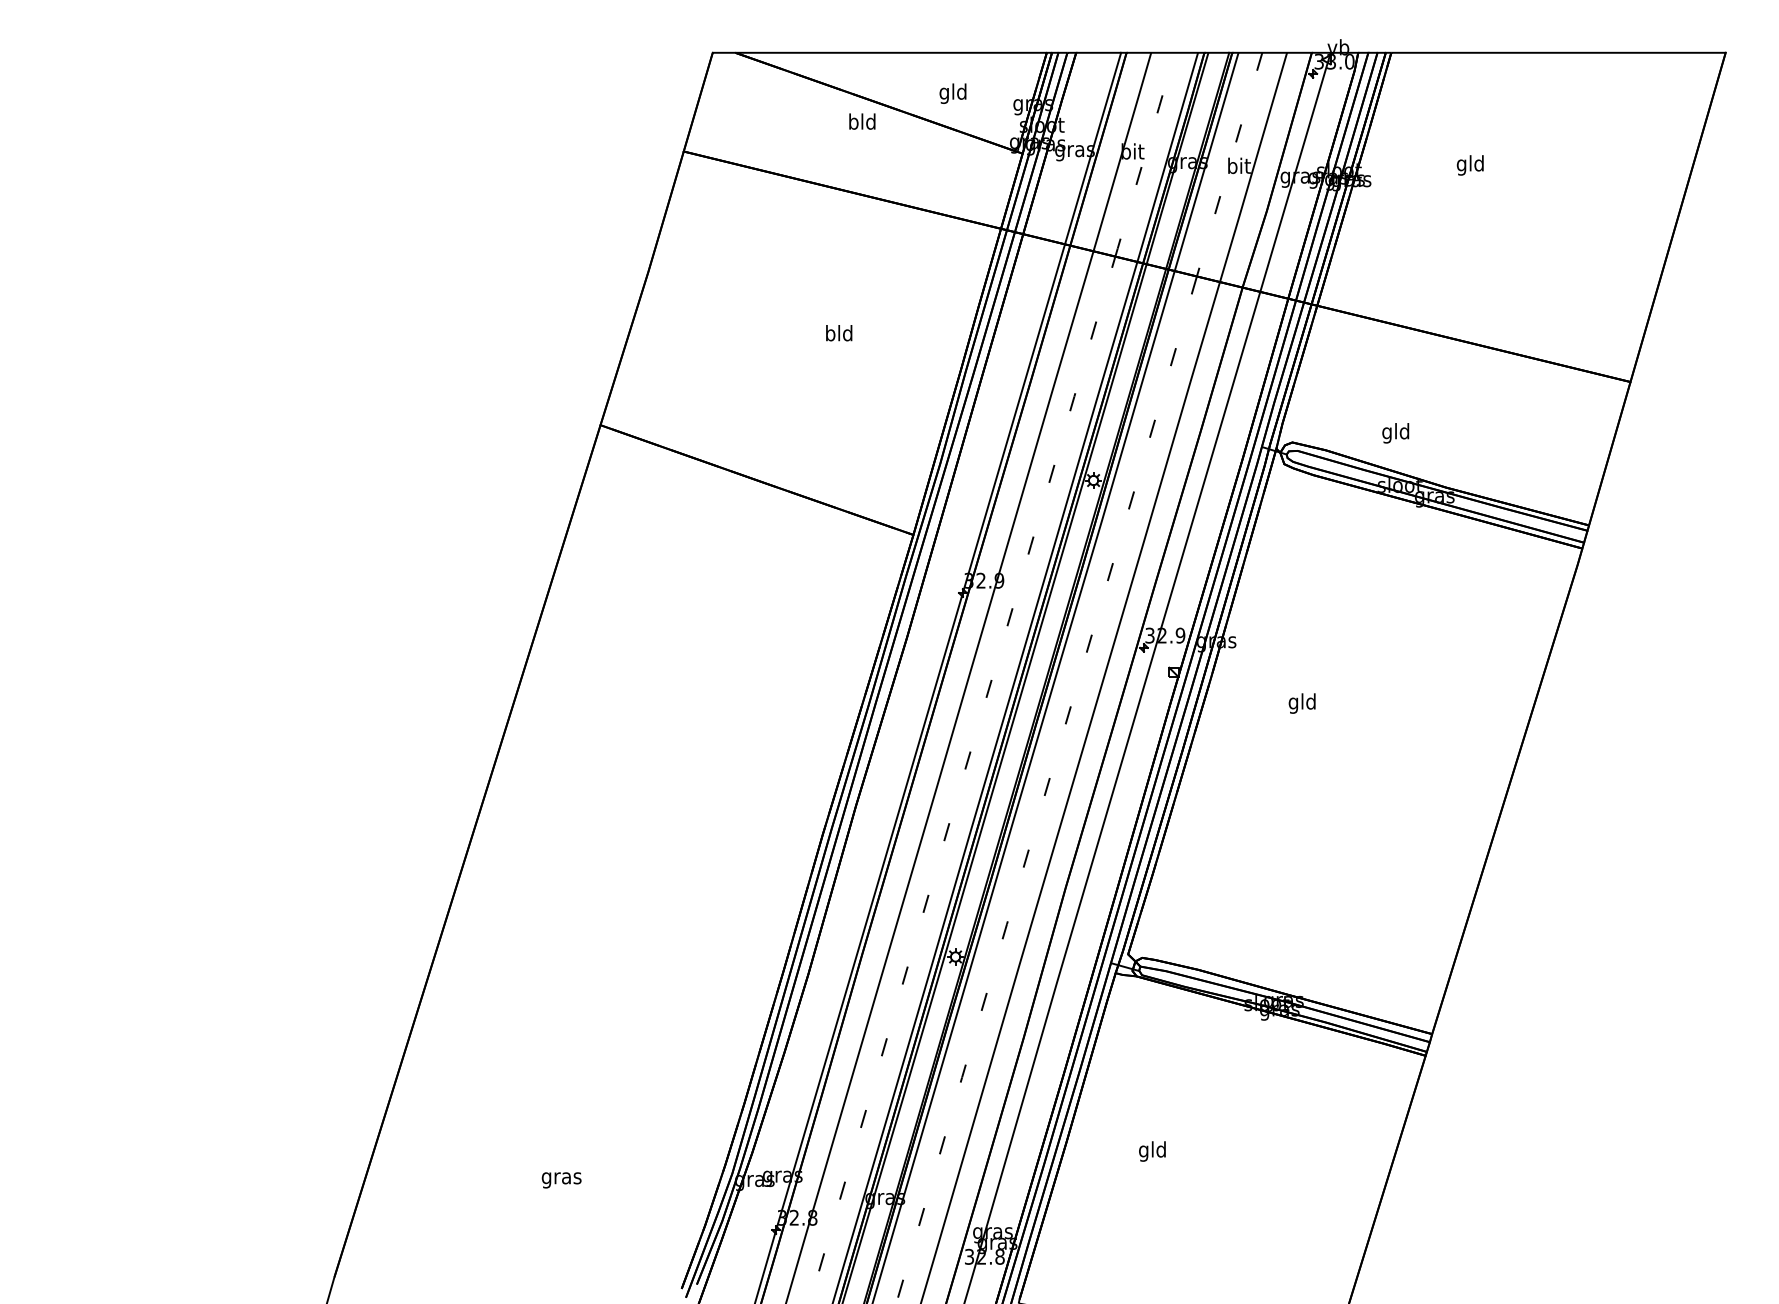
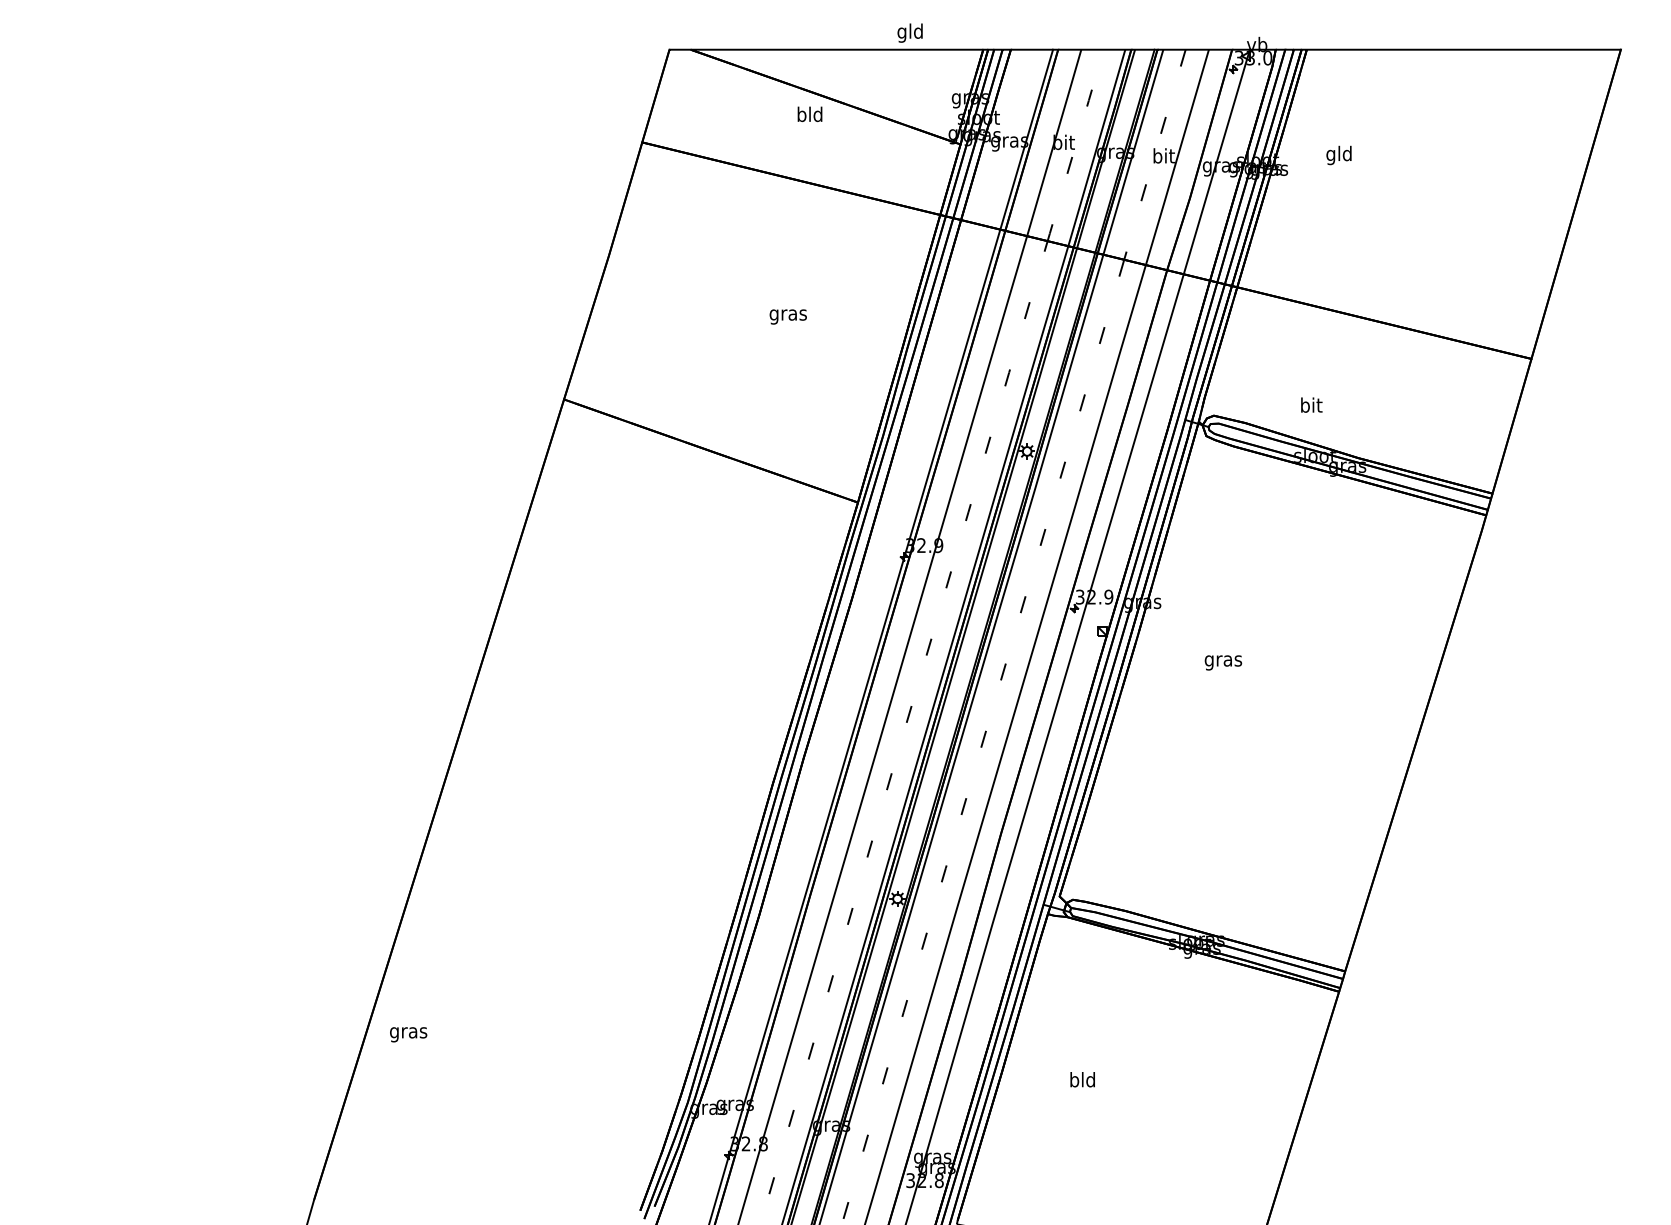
text: (952, 93) -> (909, 32), moved
text: (1469, 165) -> (1338, 155), moved
text: (838, 334) -> (787, 314), bld -> gras
text: (1395, 432) -> (1310, 406), gld -> bit
text: (1302, 703) -> (1223, 660), gld -> gras
text: (1143, 1151) -> (1074, 1081), gld -> bld
text: (561, 1180) -> (408, 1034), moved

